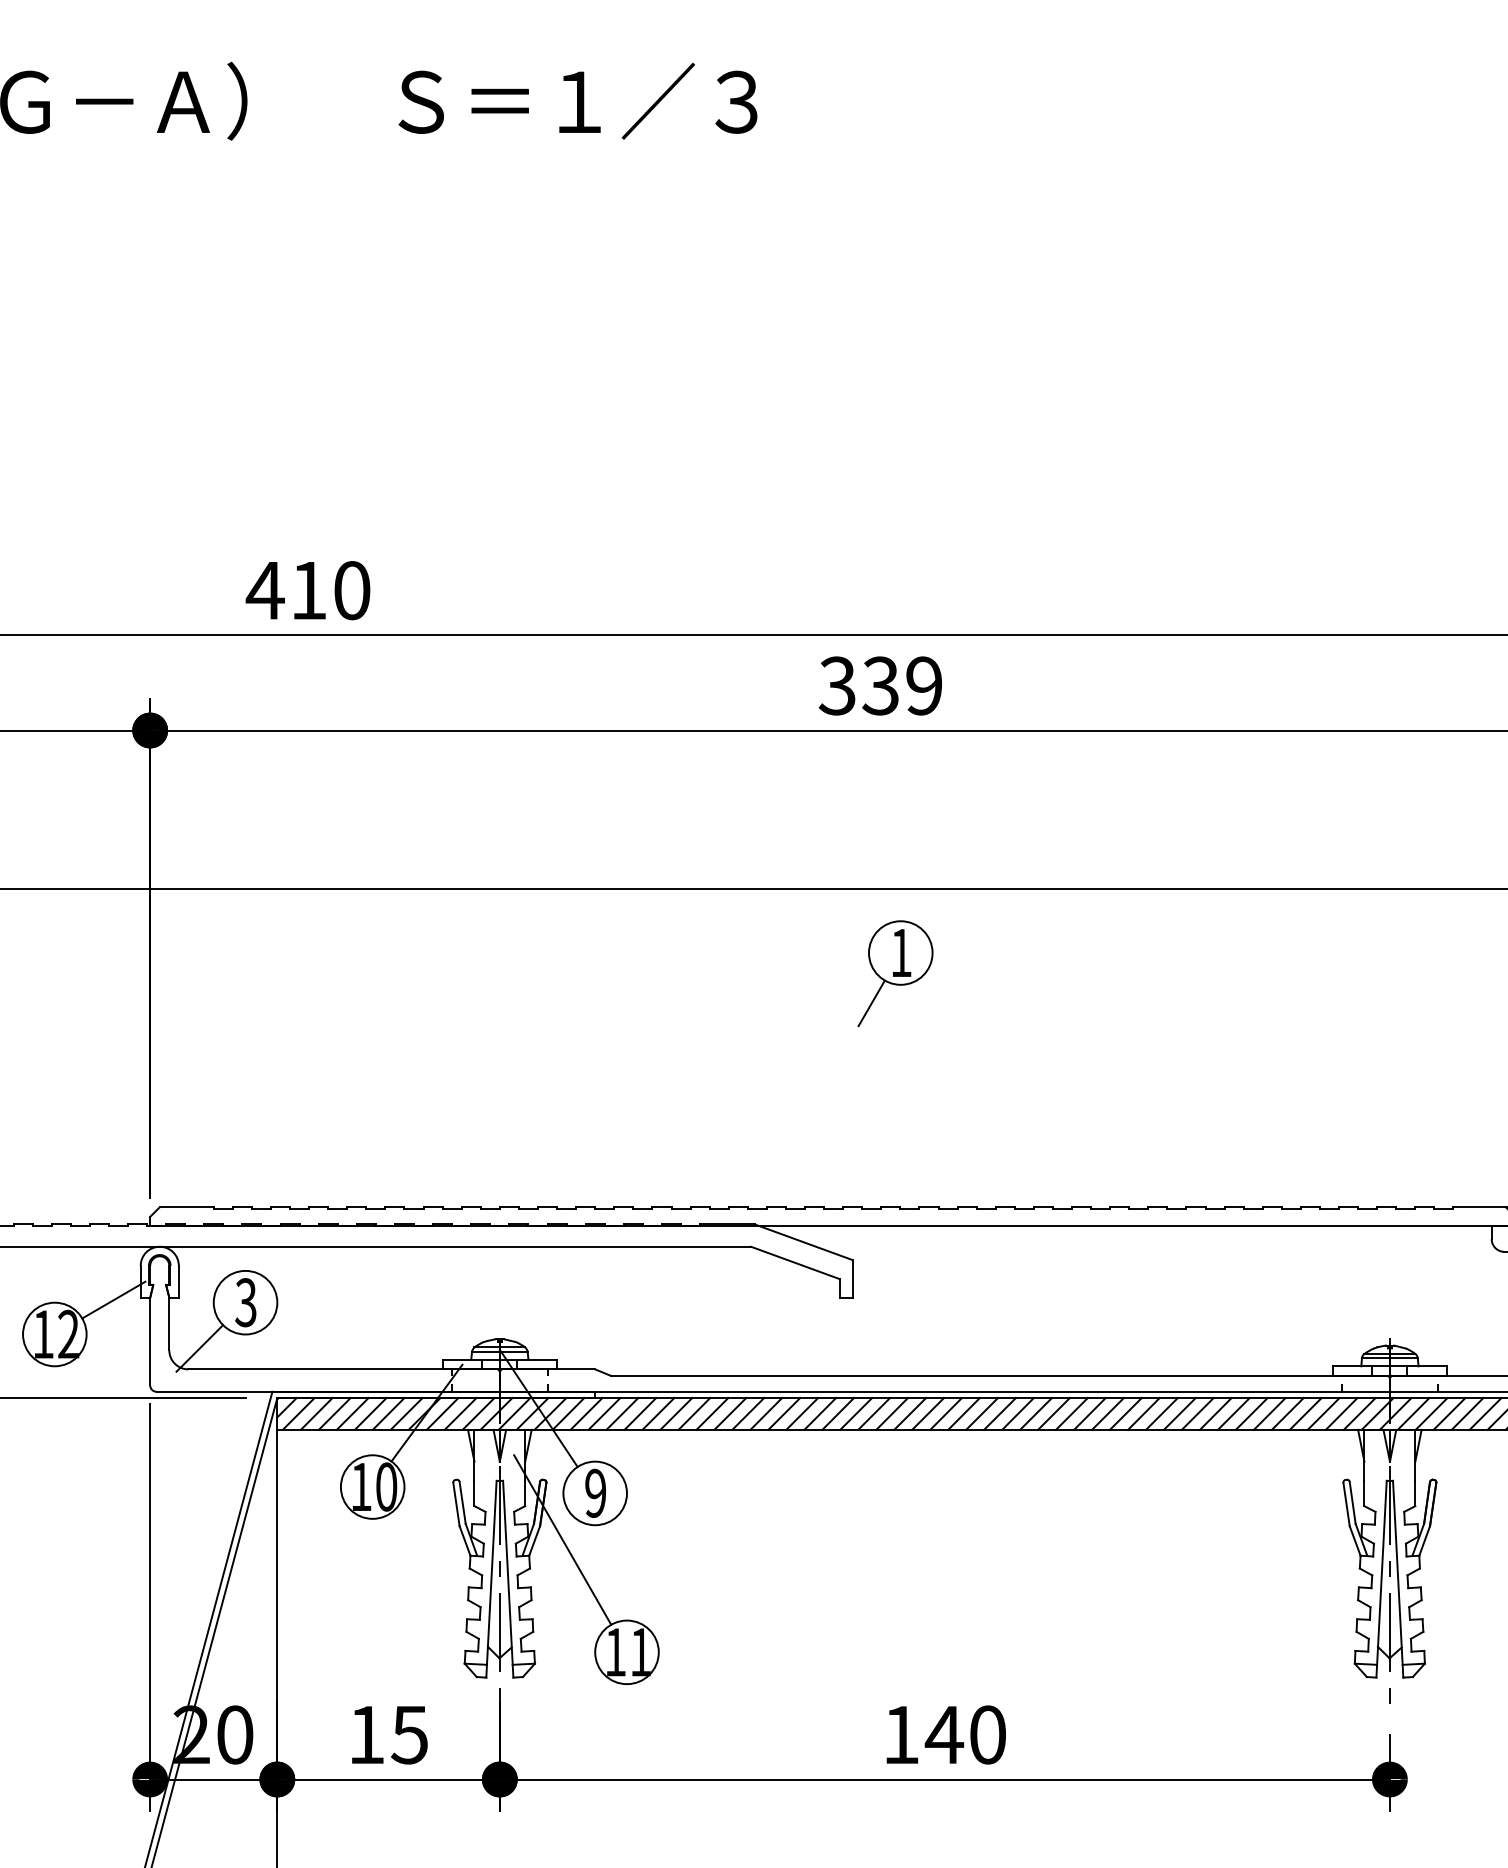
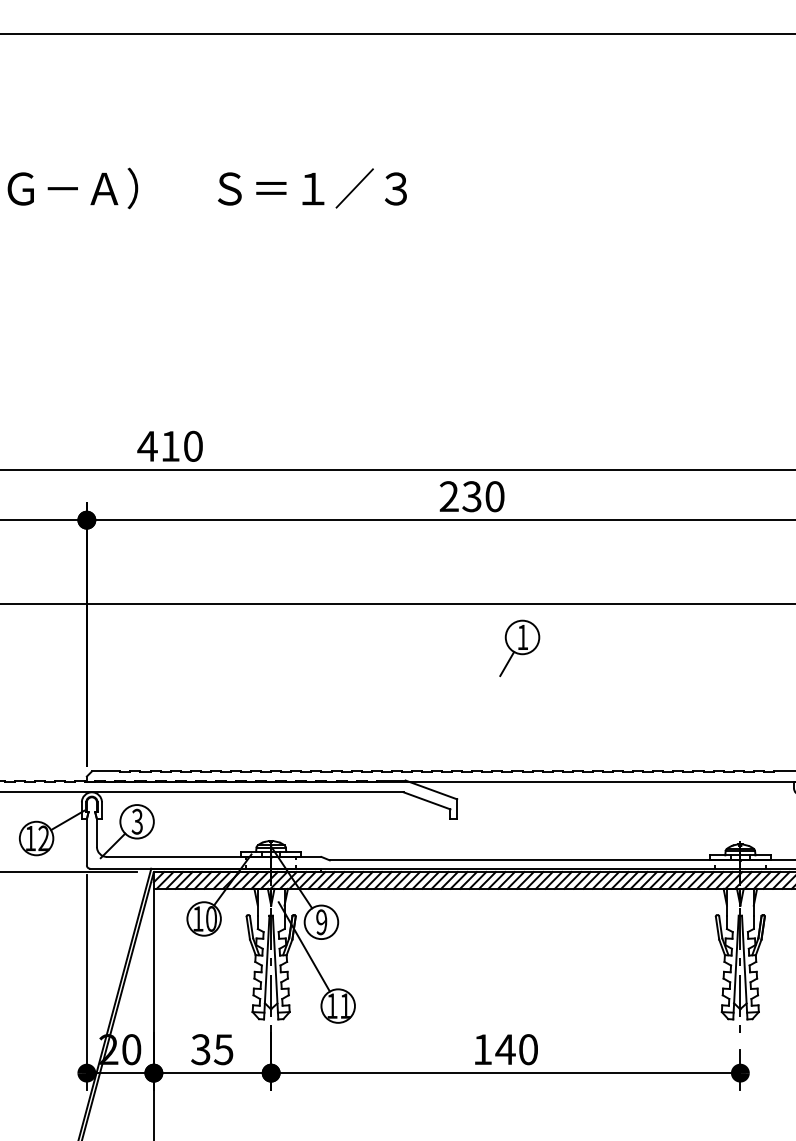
text: (879, 685) -> (471, 496), 339 -> 230
part: (895, 972) -> (519, 647), moved
text: (365, 1734) -> (200, 1049), 15 -> 35

